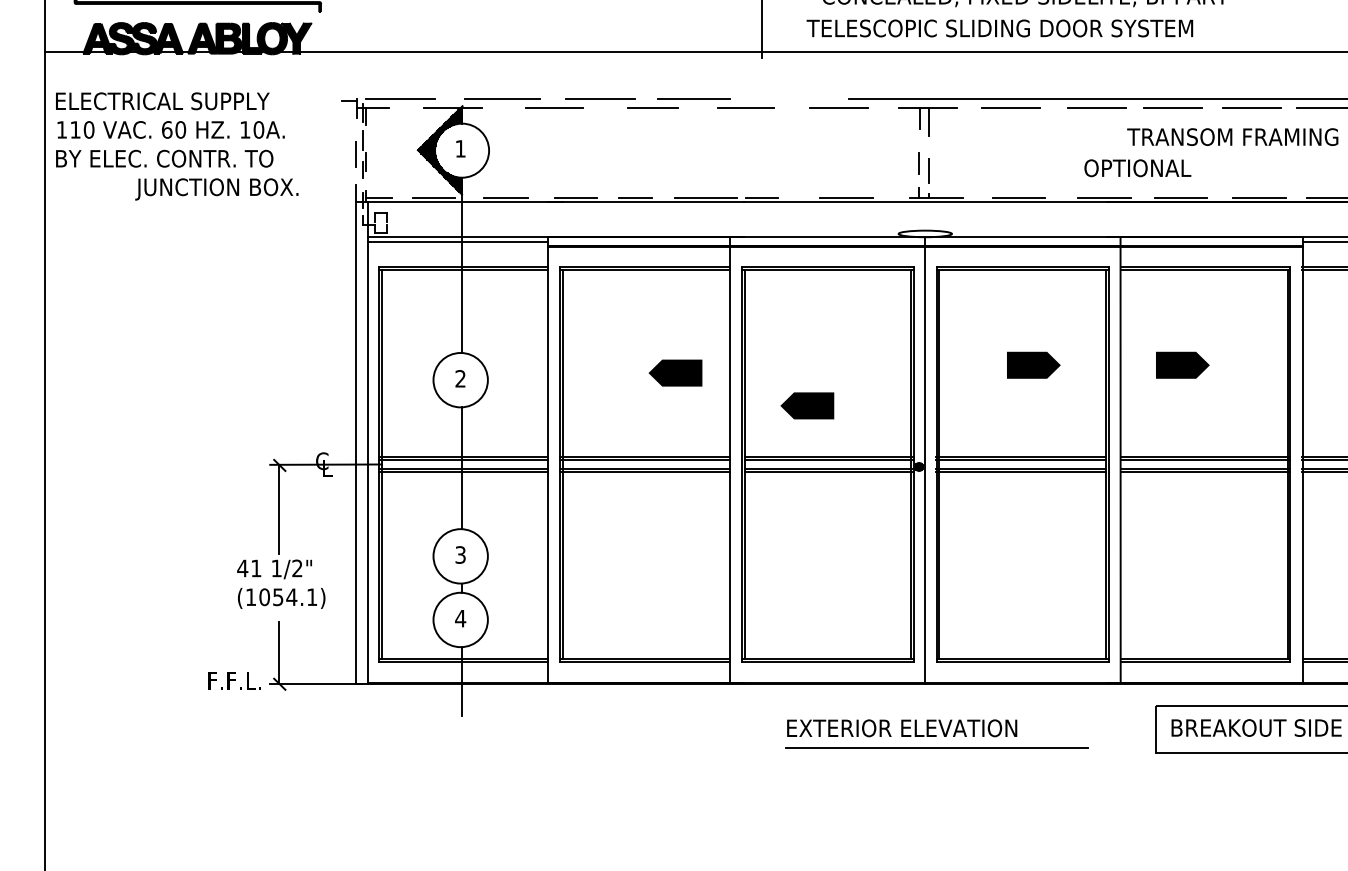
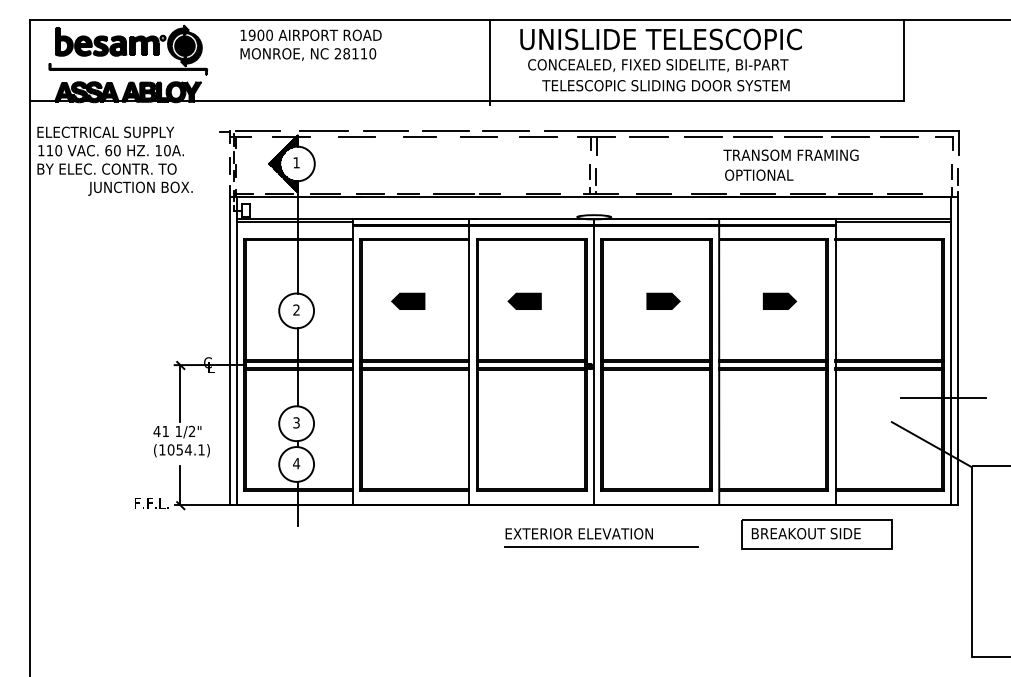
text: (999, 28) -> (665, 85), moved
line: (786, 98) -> (505, 130), added
text: (1138, 167) -> (759, 174), moved
line: (1181, 363) -> (779, 300), moved
line: (676, 371) -> (408, 300), moved
line: (807, 404) -> (524, 300), moved

